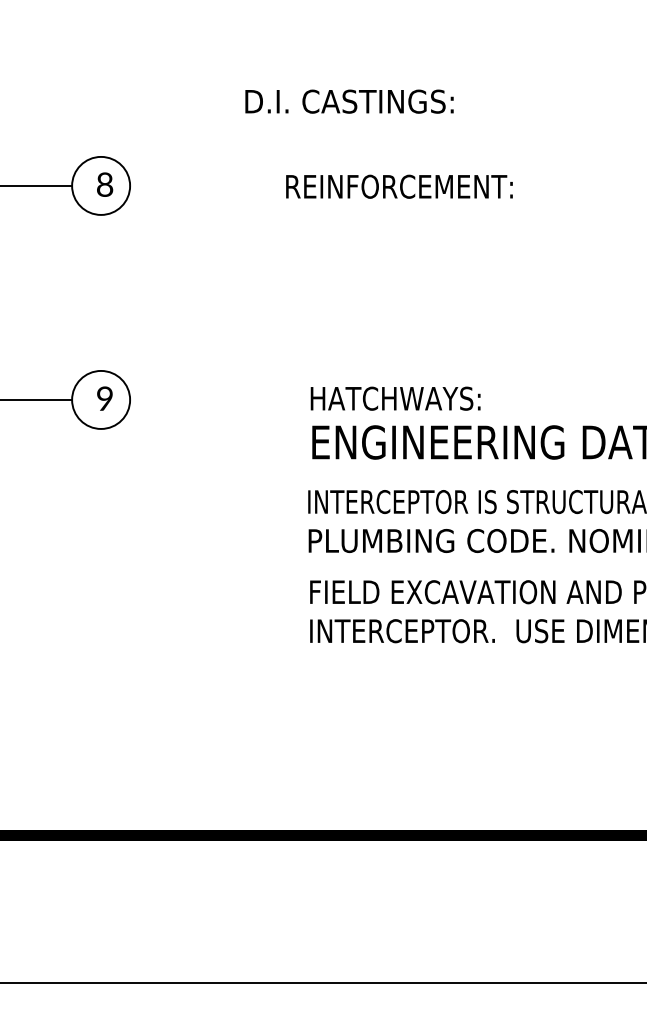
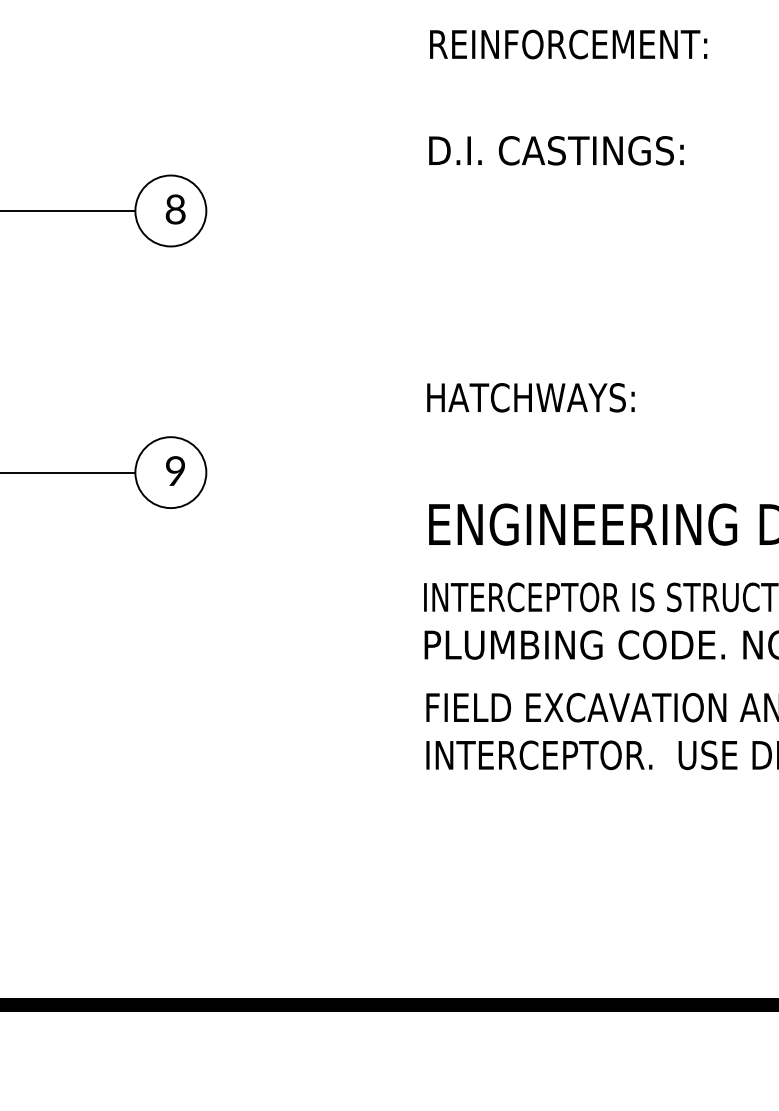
text: (349, 101) -> (556, 150), moved
text: (399, 186) -> (568, 44), moved
text: (395, 398) -> (530, 397), moved

